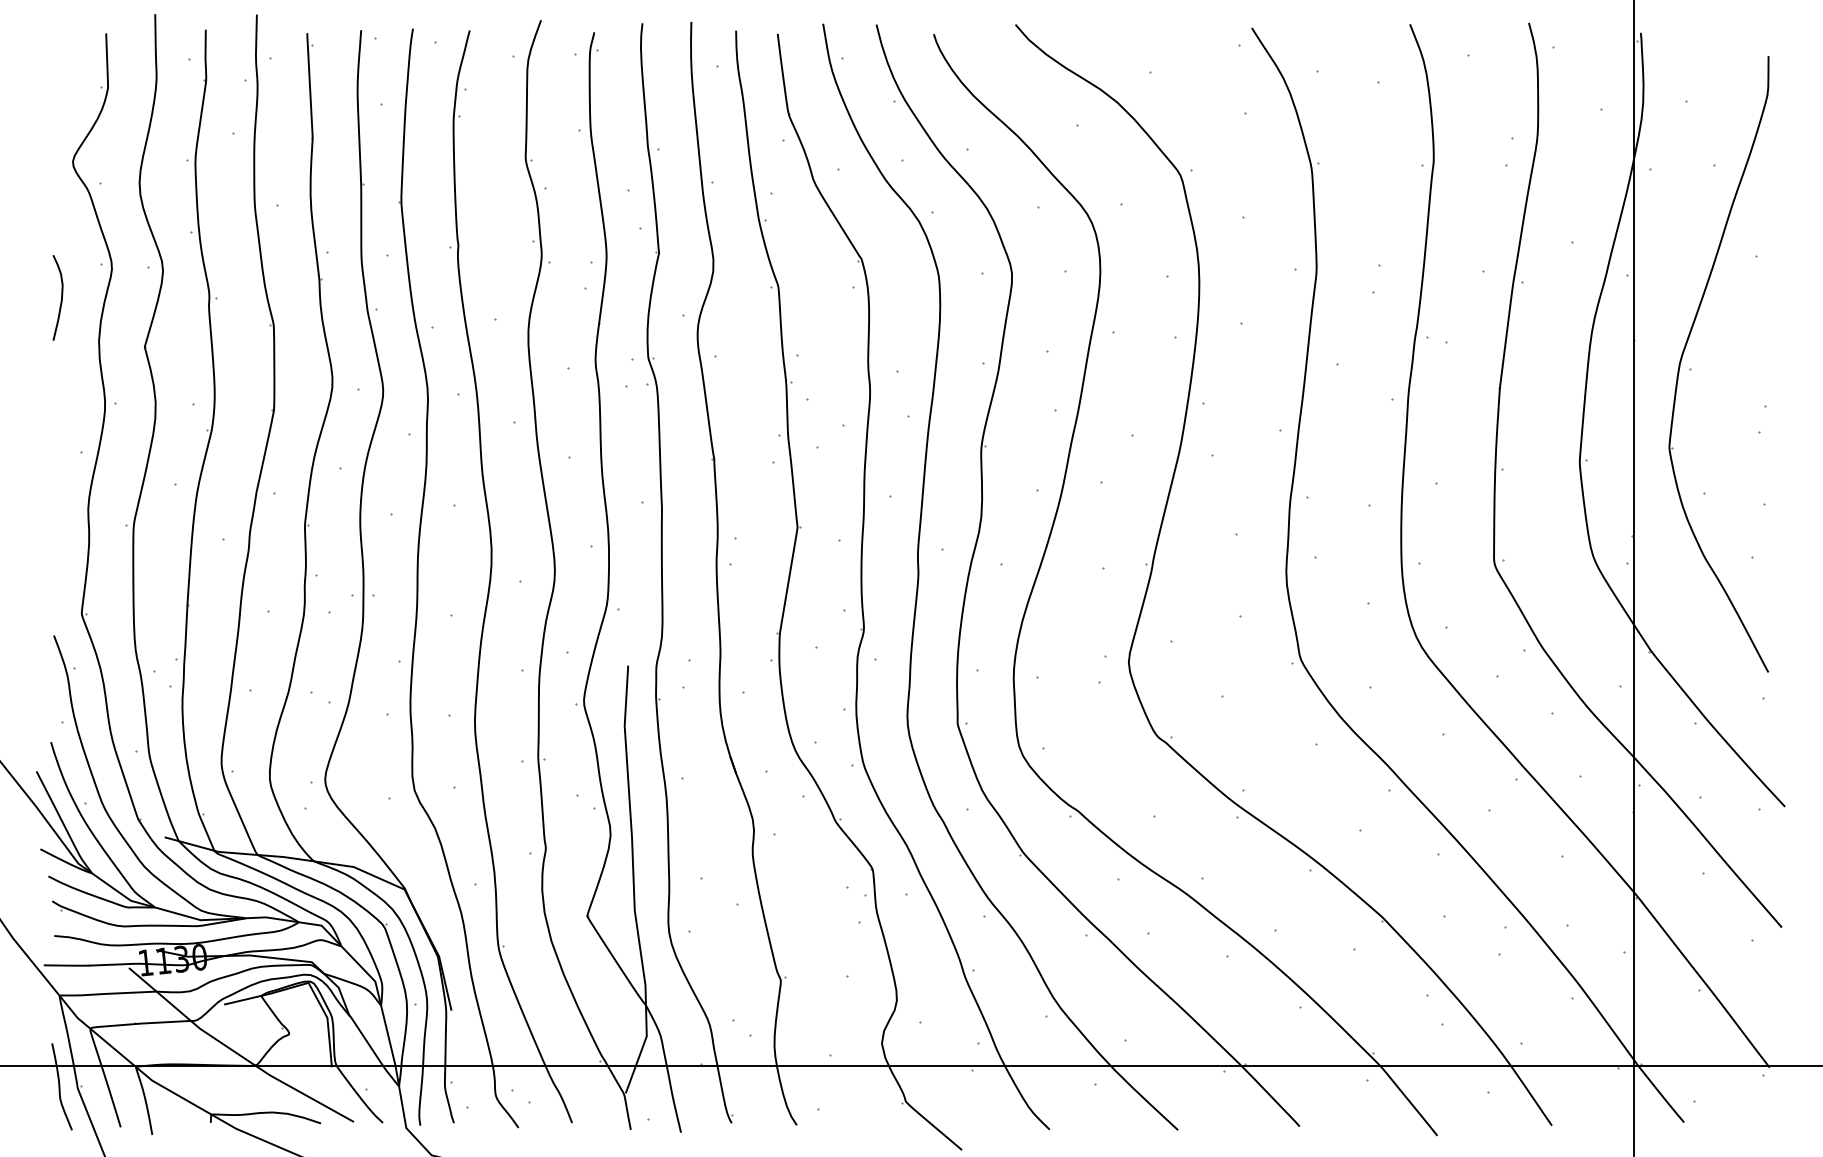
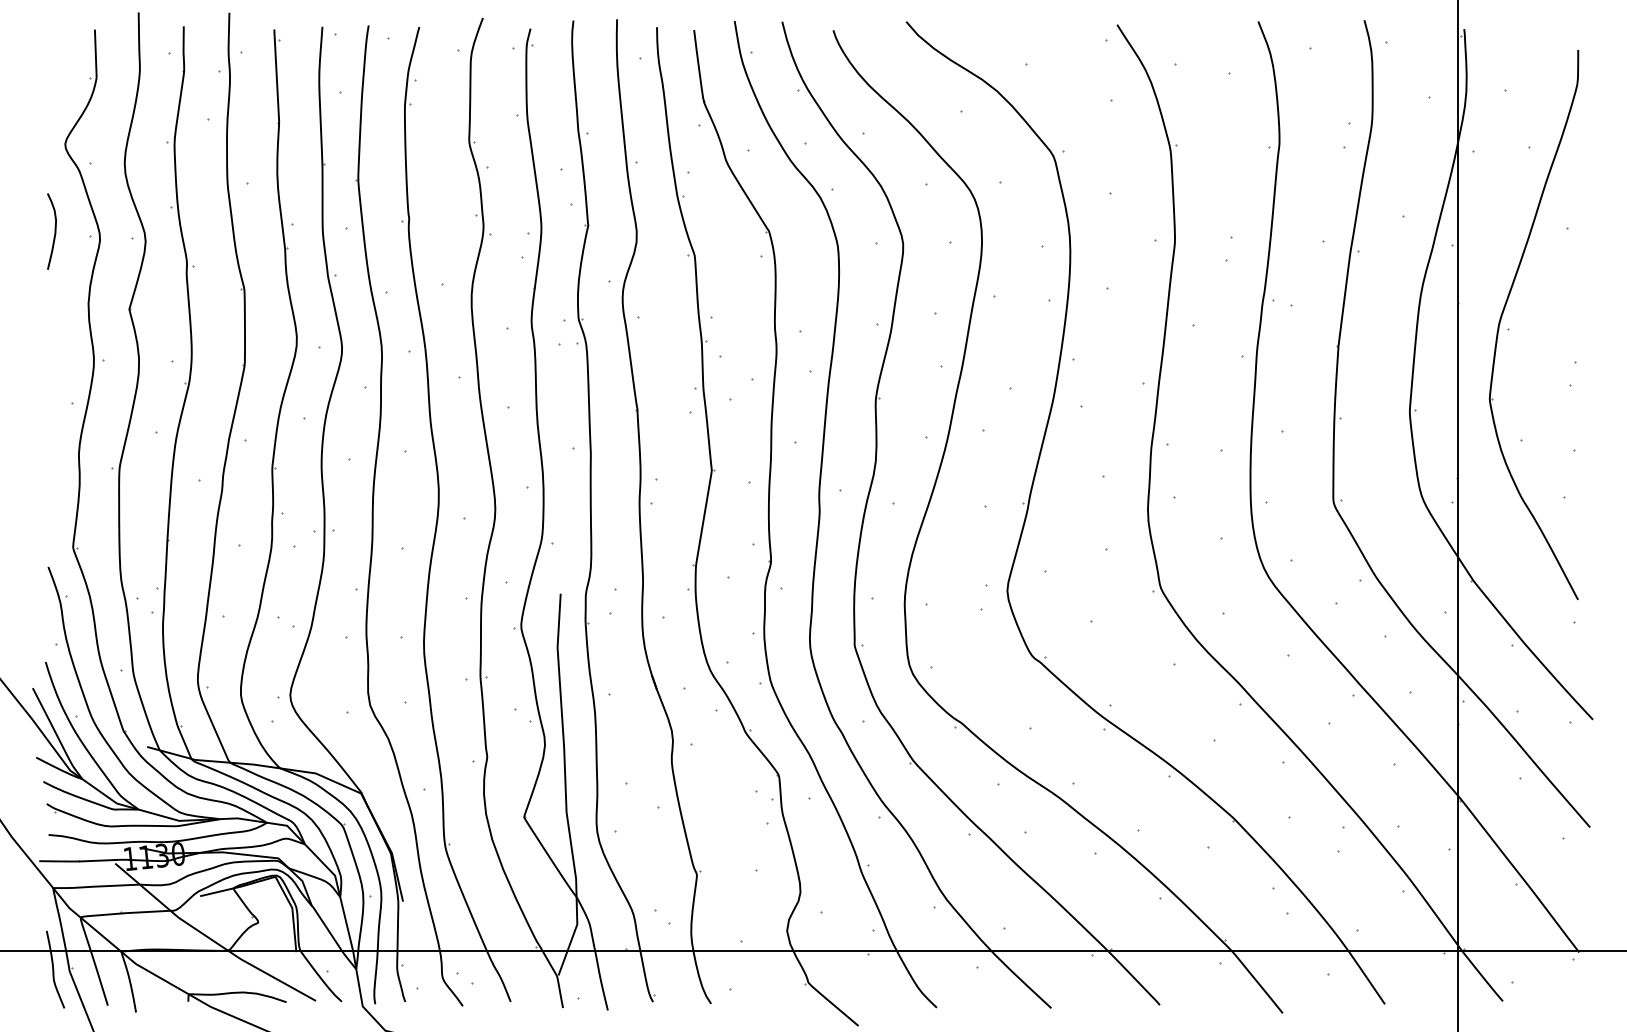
curve: (60, 297) -> (54, 231), moved

